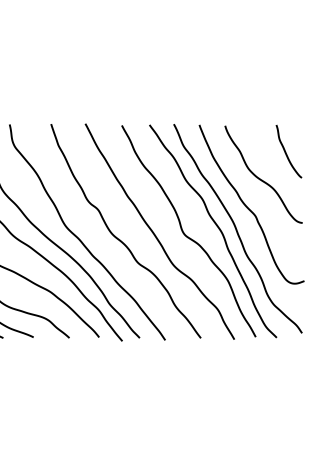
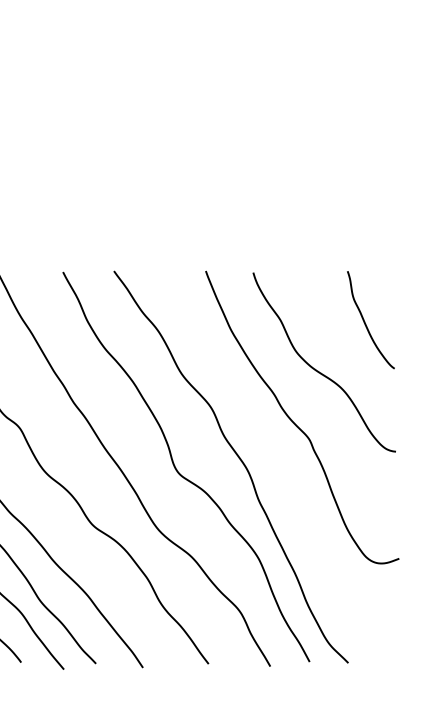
curve: (236, 228) -> (274, 461), removed

